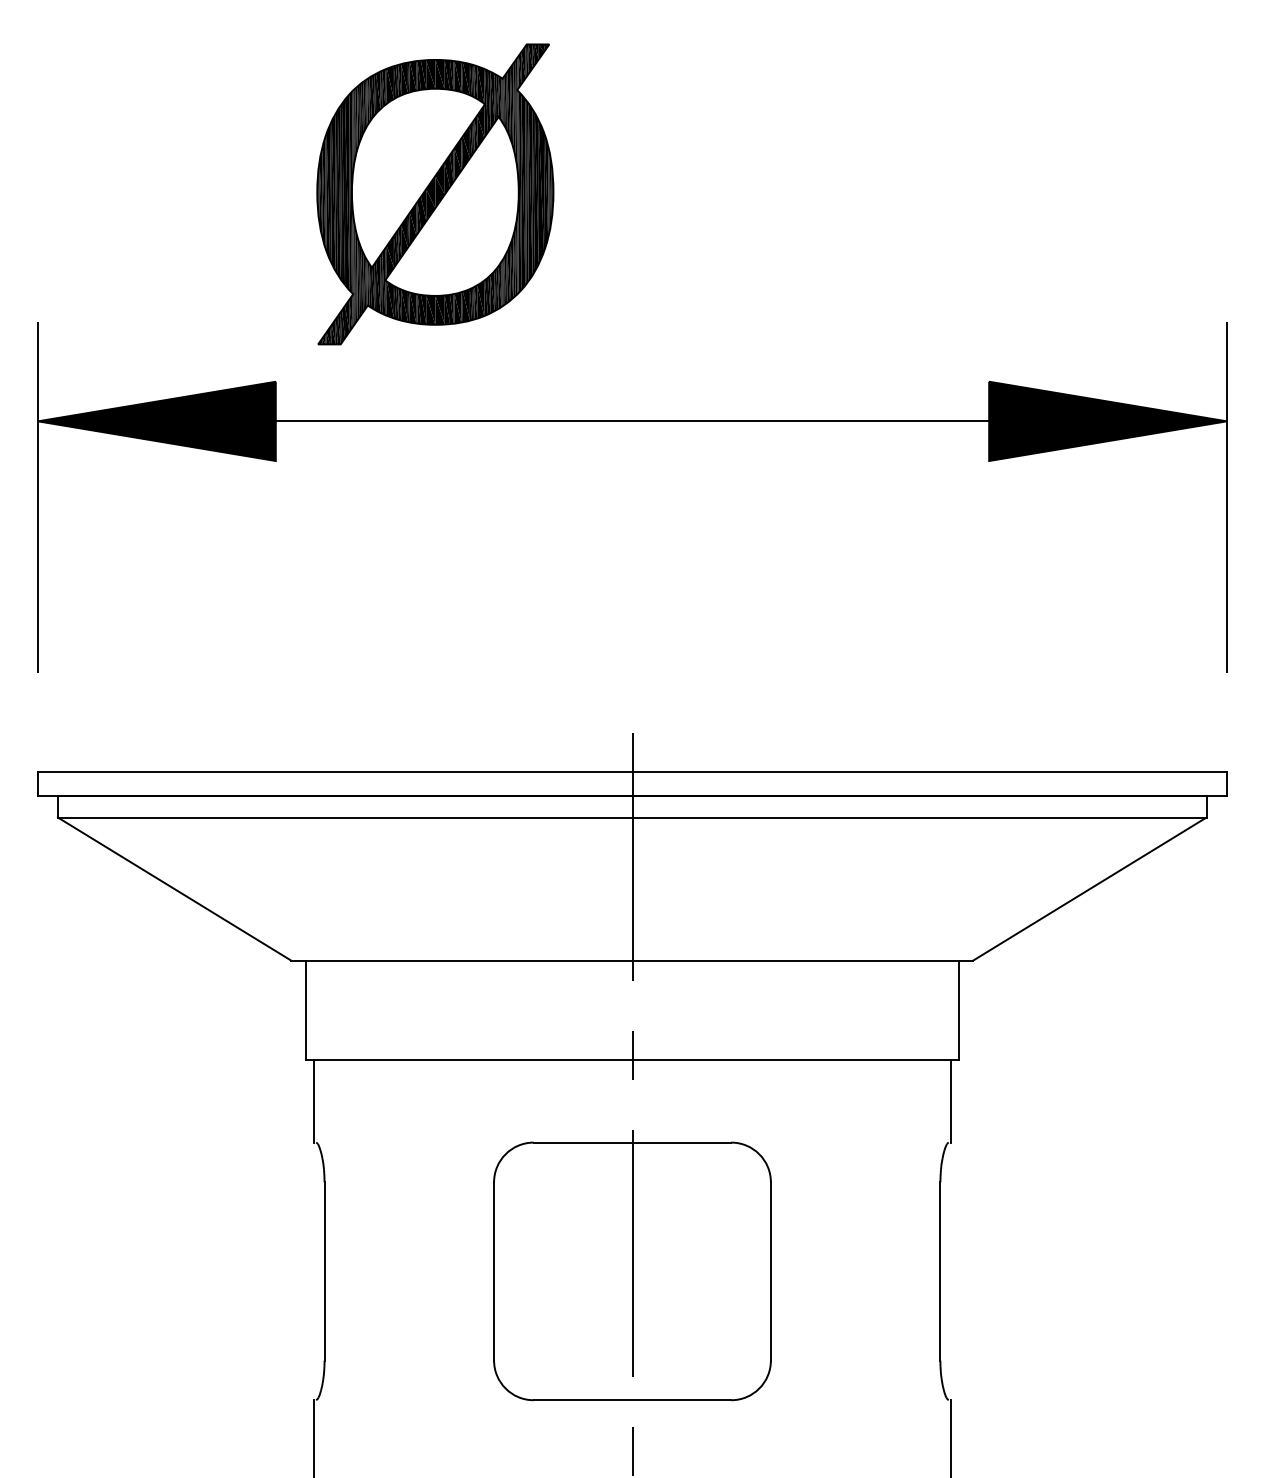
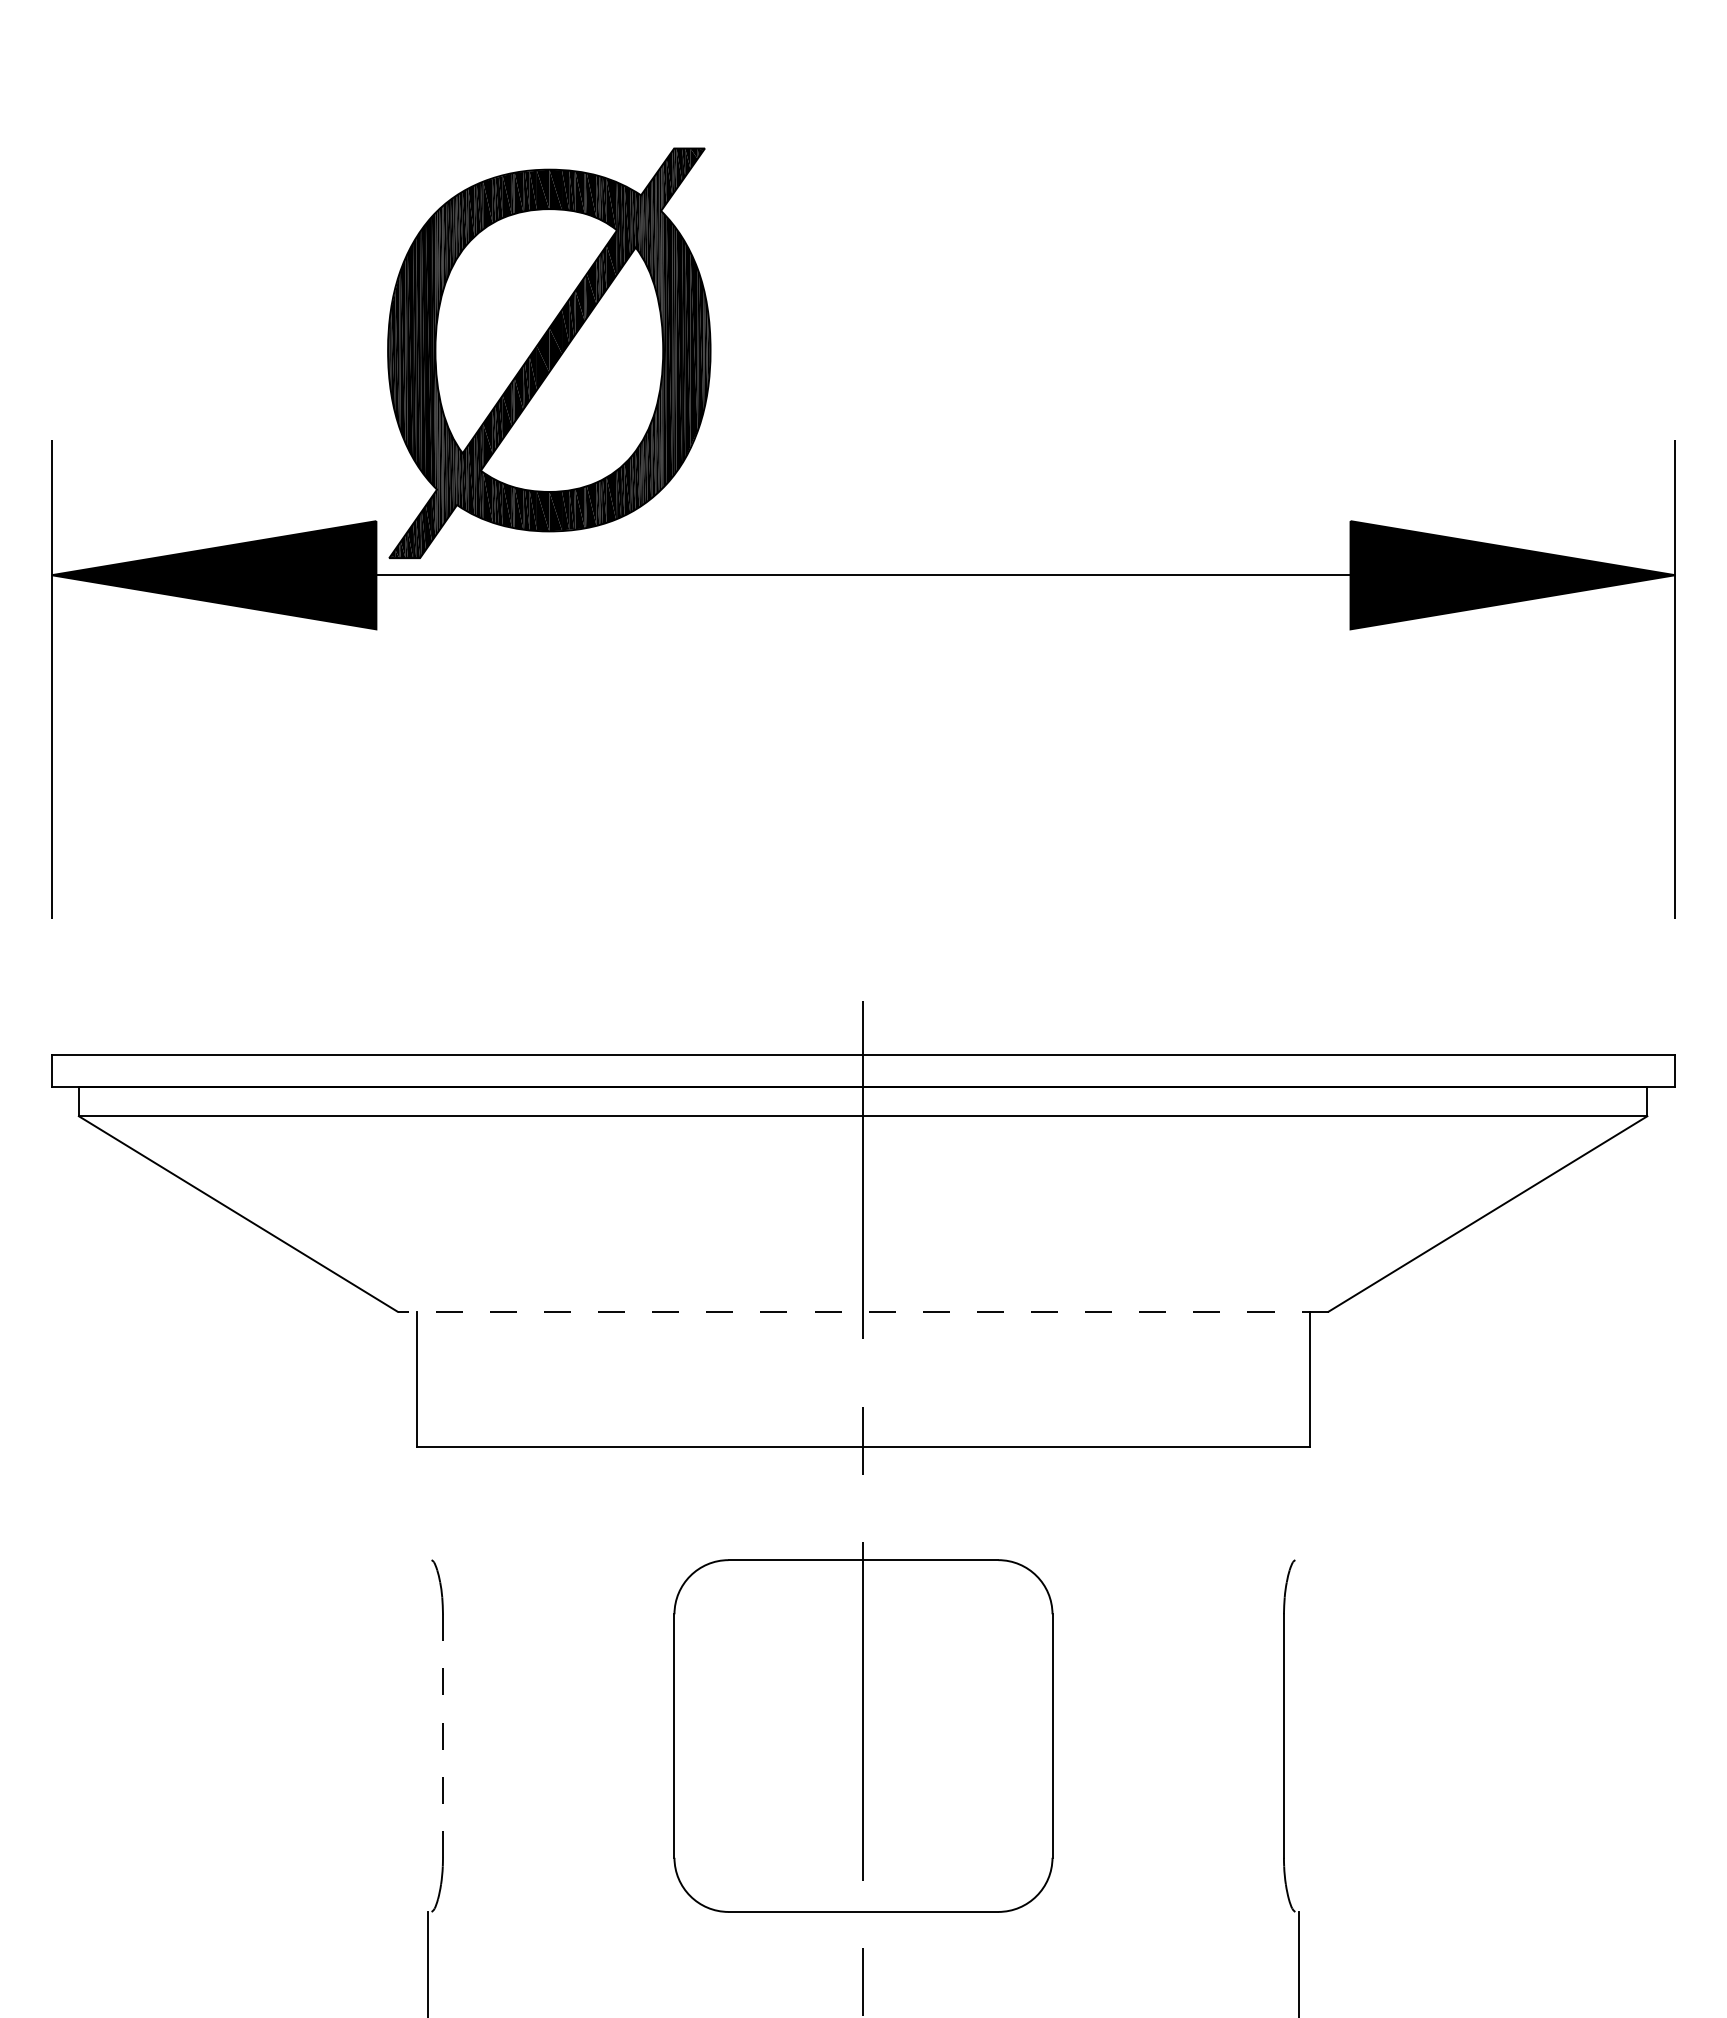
part: (435, 194) -> (549, 353), moved
line: (632, 960) -> (863, 1311), solid -> dashed
line: (313, 1101) -> (427, 1503), removed
line: (951, 1101) -> (1298, 1503), removed
line: (324, 1271) -> (443, 1736), solid -> dashed

